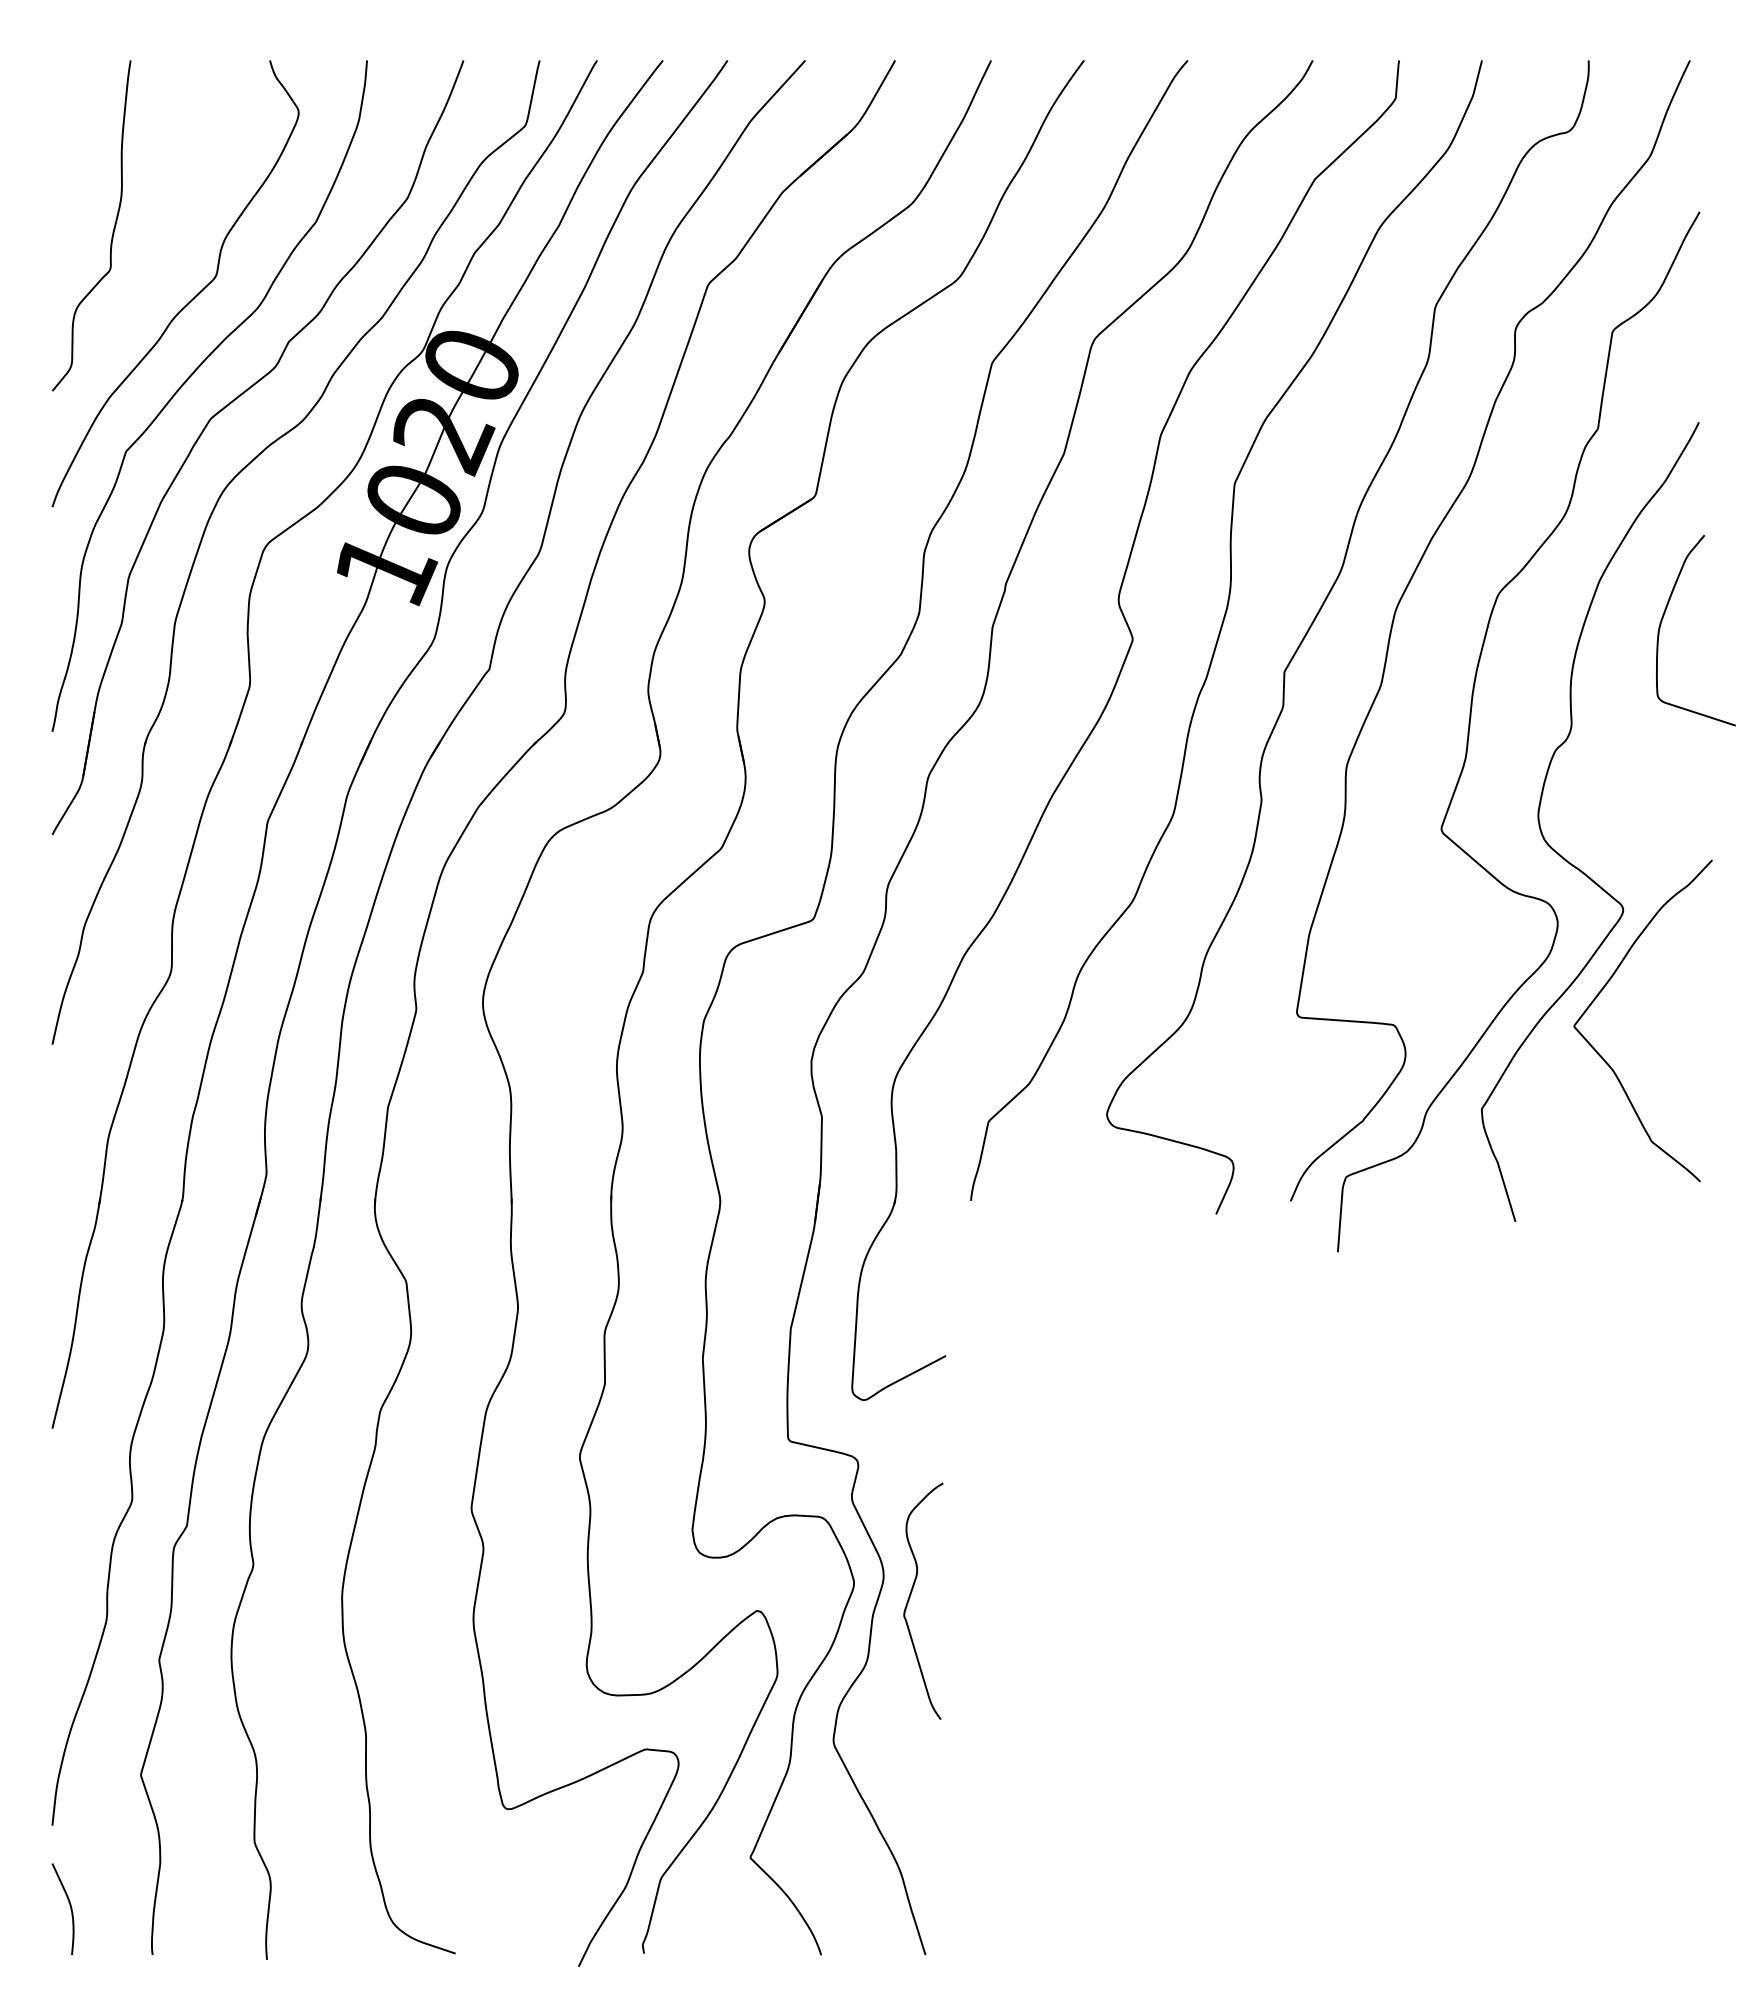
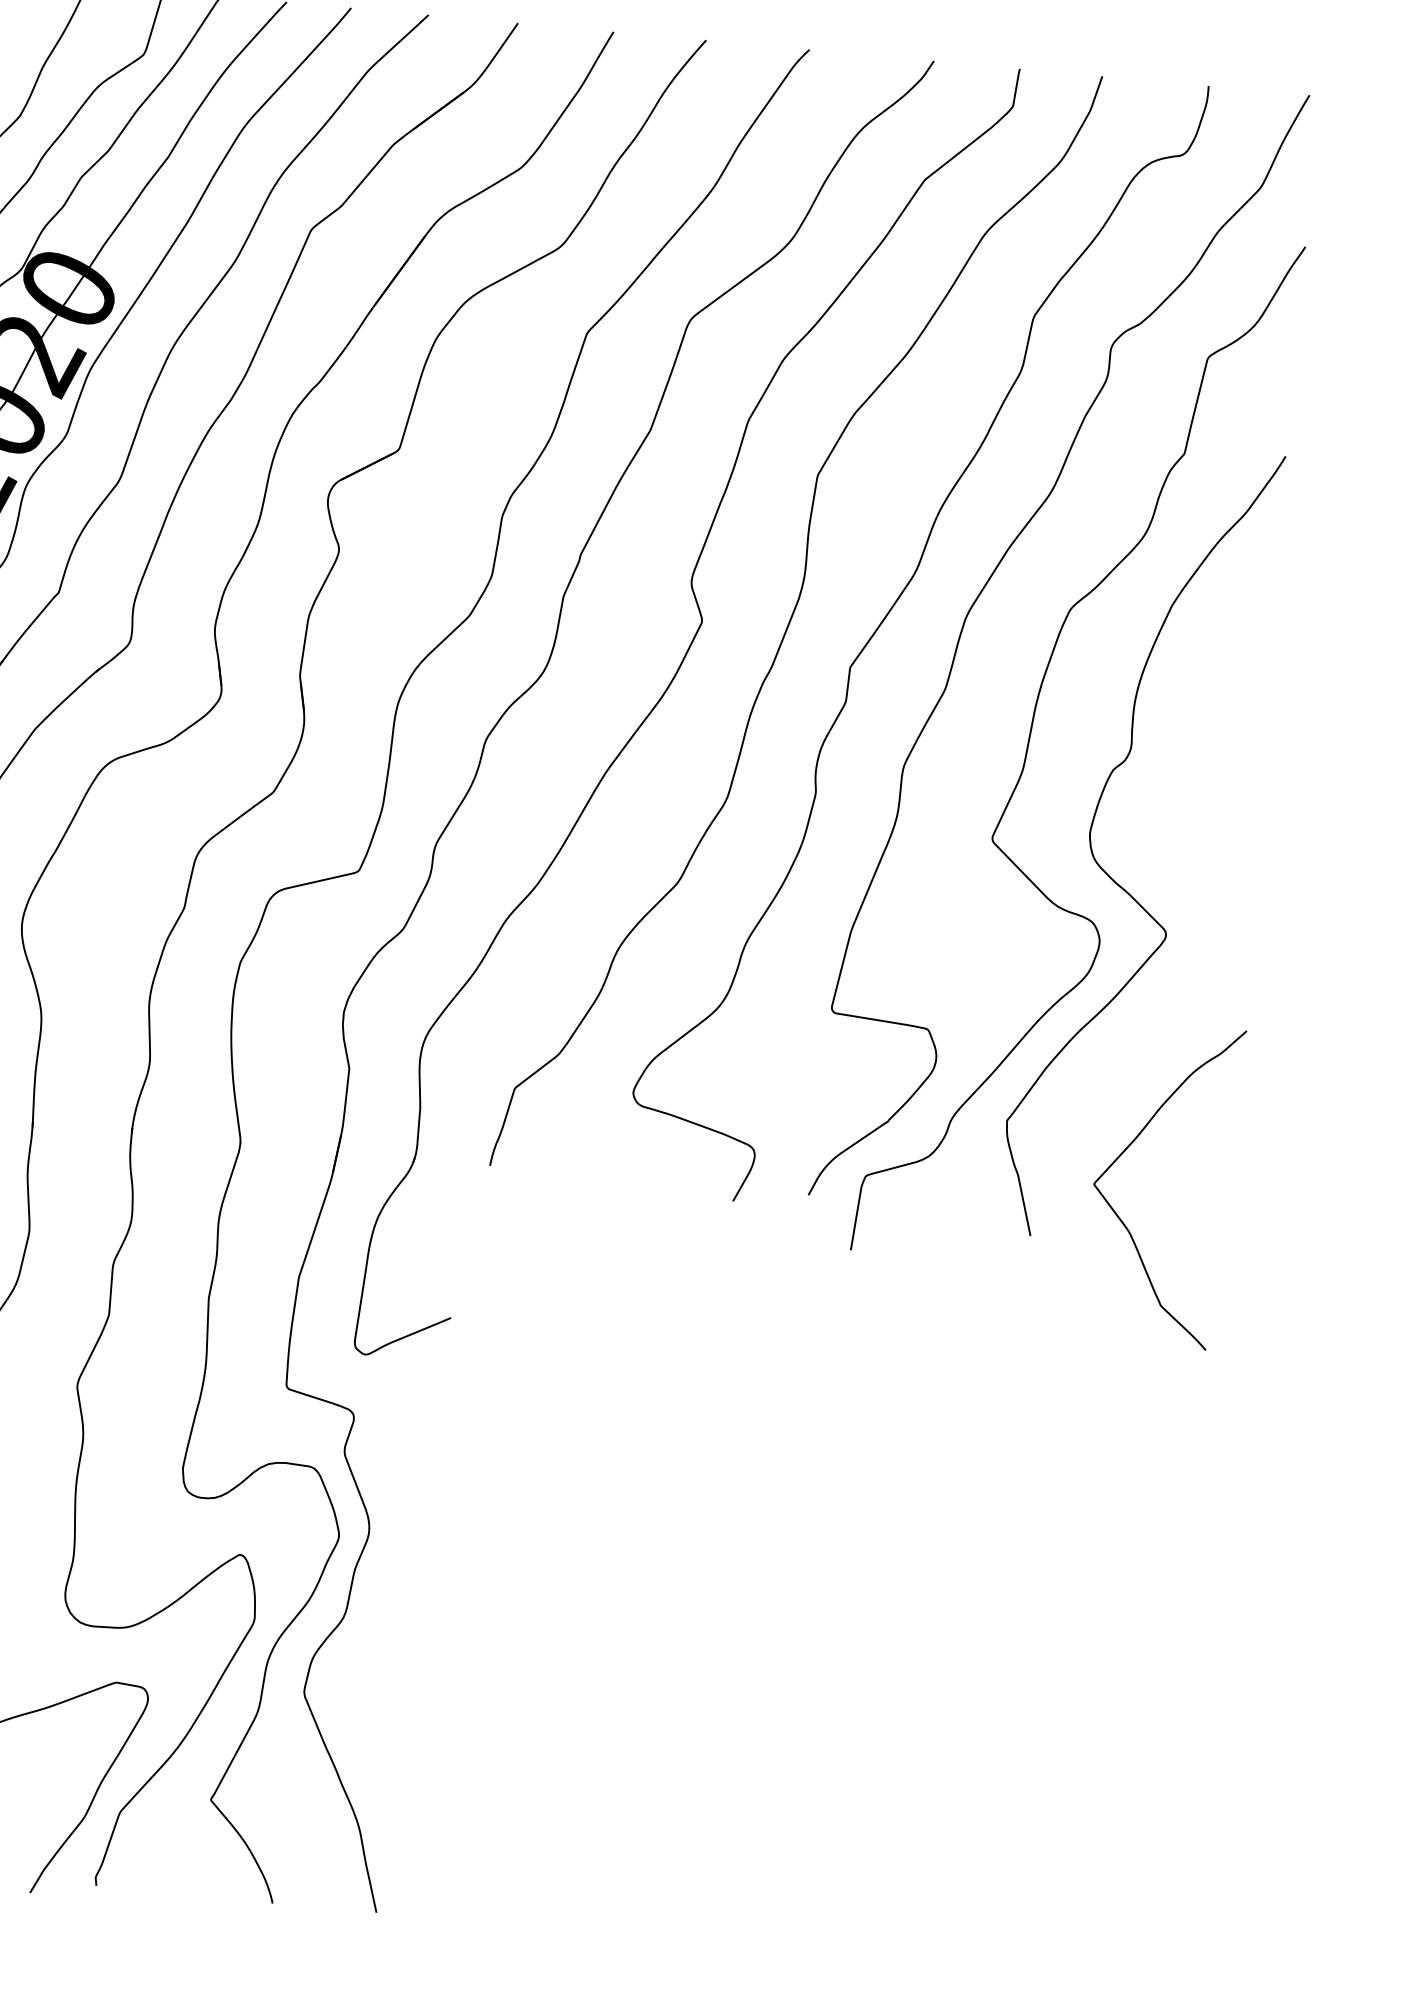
curve: (1663, 618) -> (1232, 648), removed
curve: (1604, 988) -> (1127, 1149), moved
curve: (910, 1597) -> (393, 1555), removed

